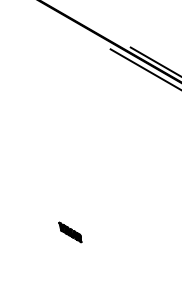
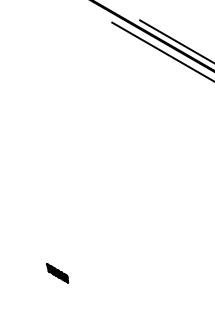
part: (70, 232) -> (57, 273), size x0.7

